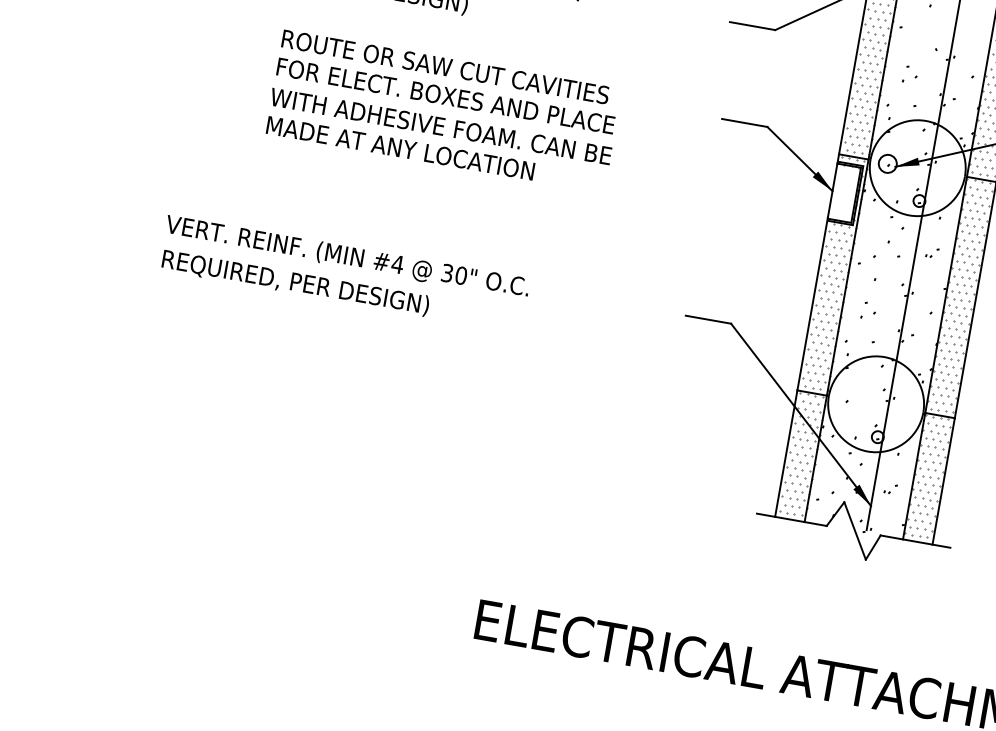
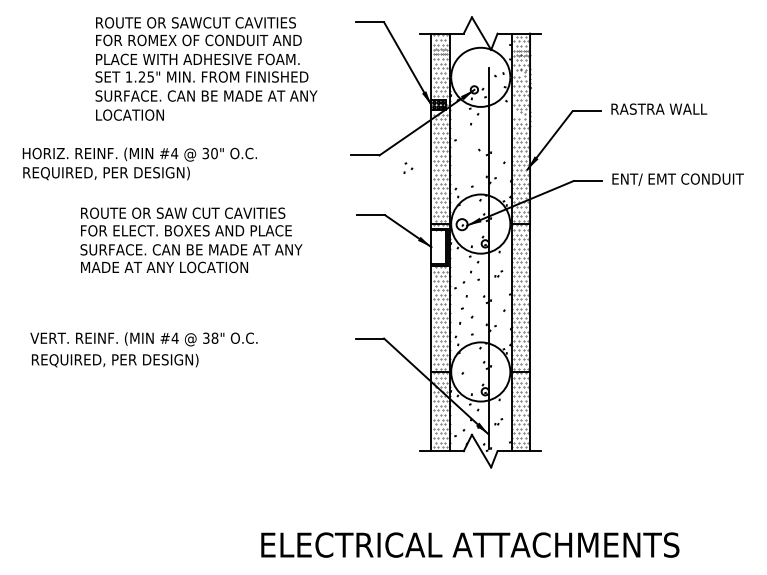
part: (910, 73) -> (408, 167), moved
text: (448, 127) -> (191, 249), WITH ADHESIVE FOAM. CAN BE -> SURFACE. CAN BE MADE AT ANY
text: (460, 274) -> (214, 337), 30" -> 38"
part: (869, 310) -> (466, 315), size x1.6

